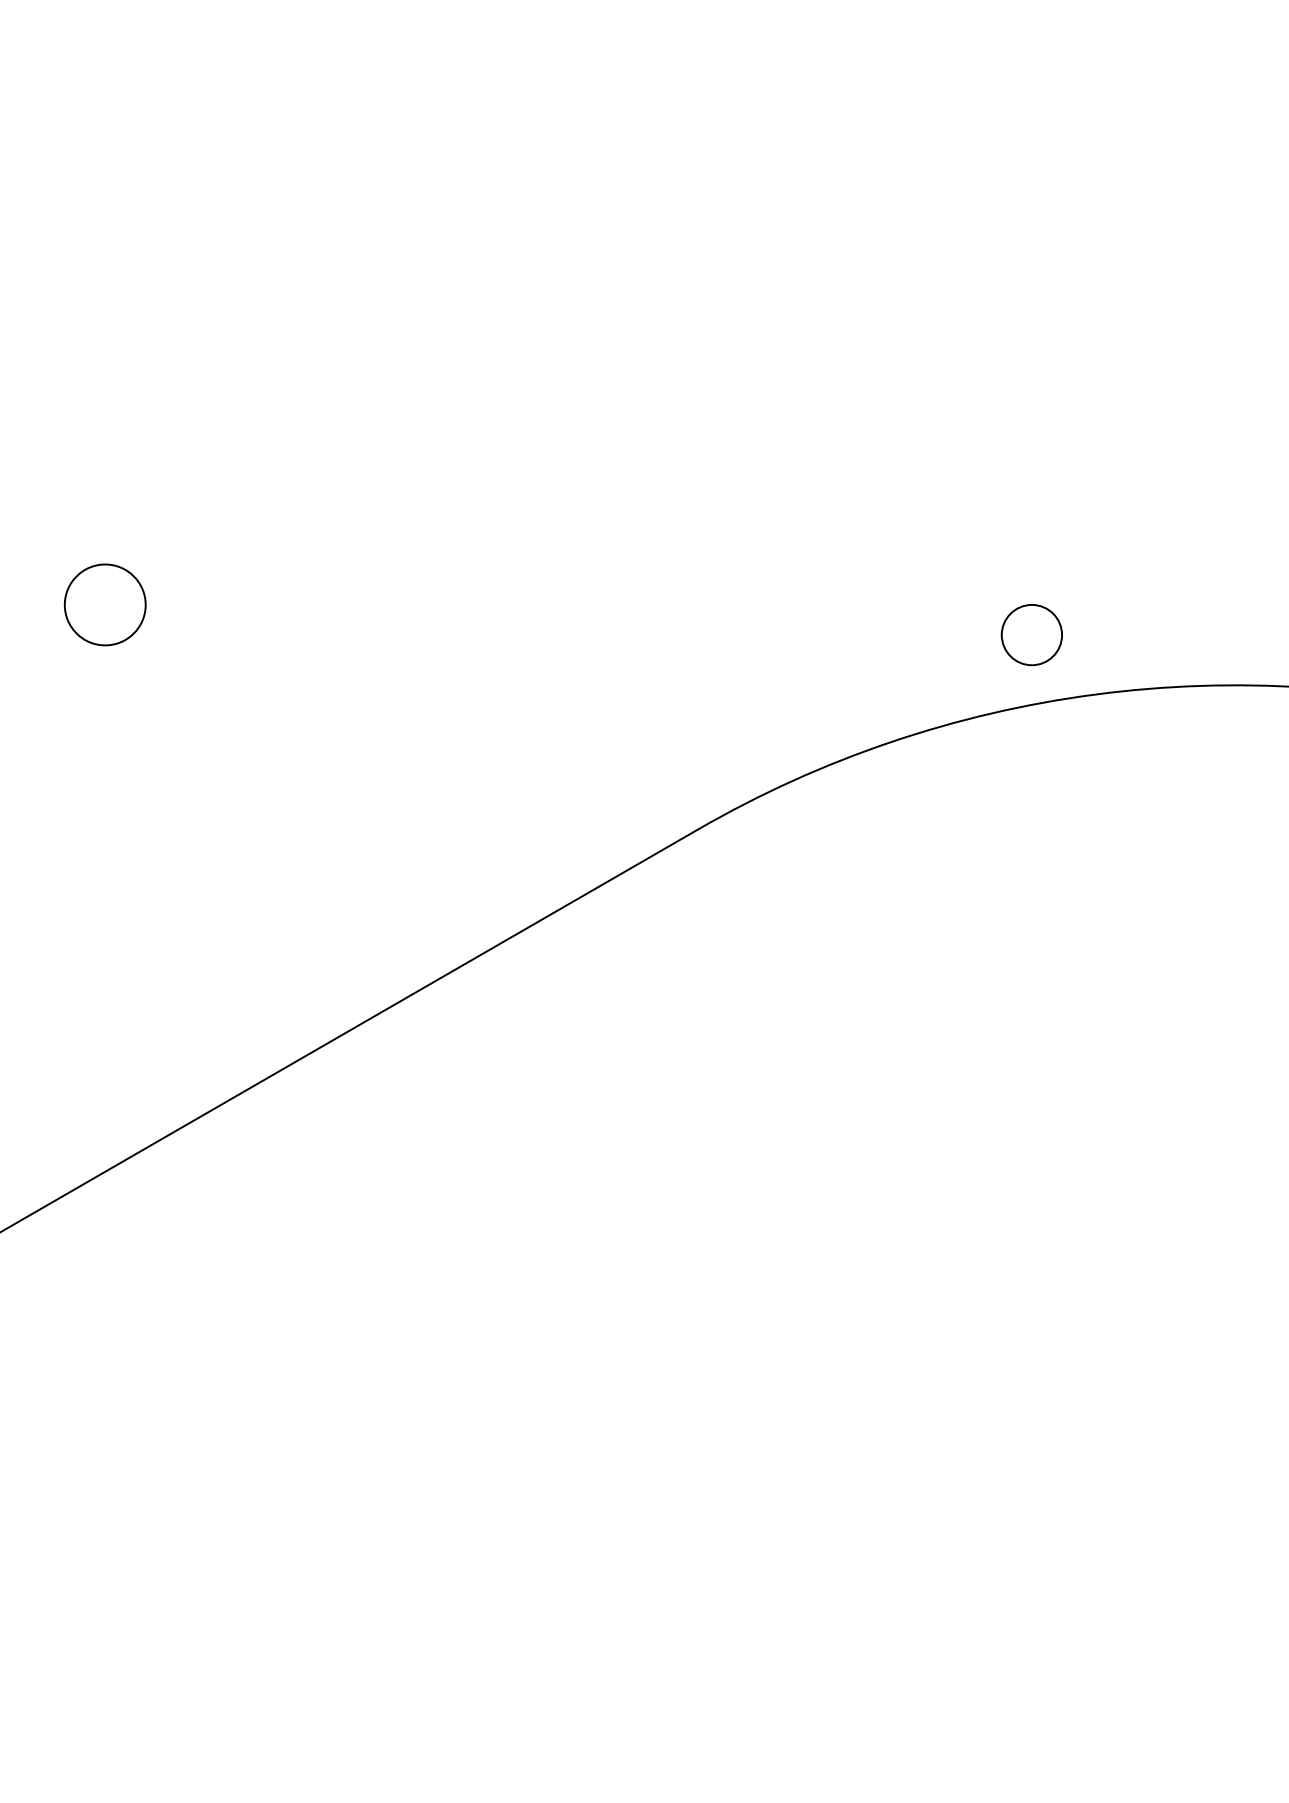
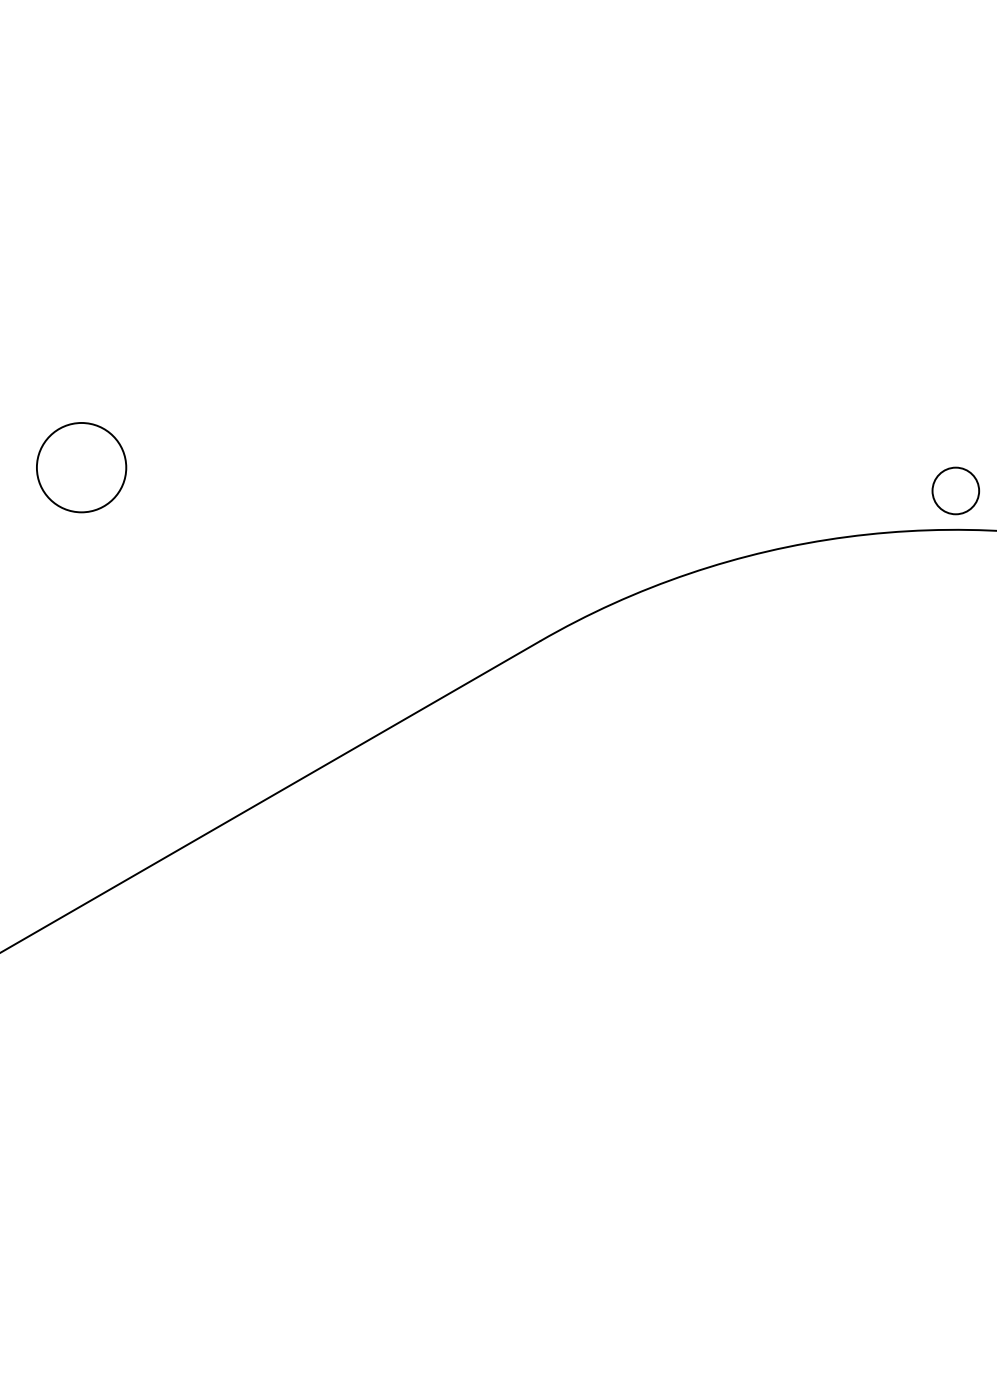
circle: (104, 604) -> (80, 467), size x1.43
circle: (1031, 635) -> (955, 491), moved

